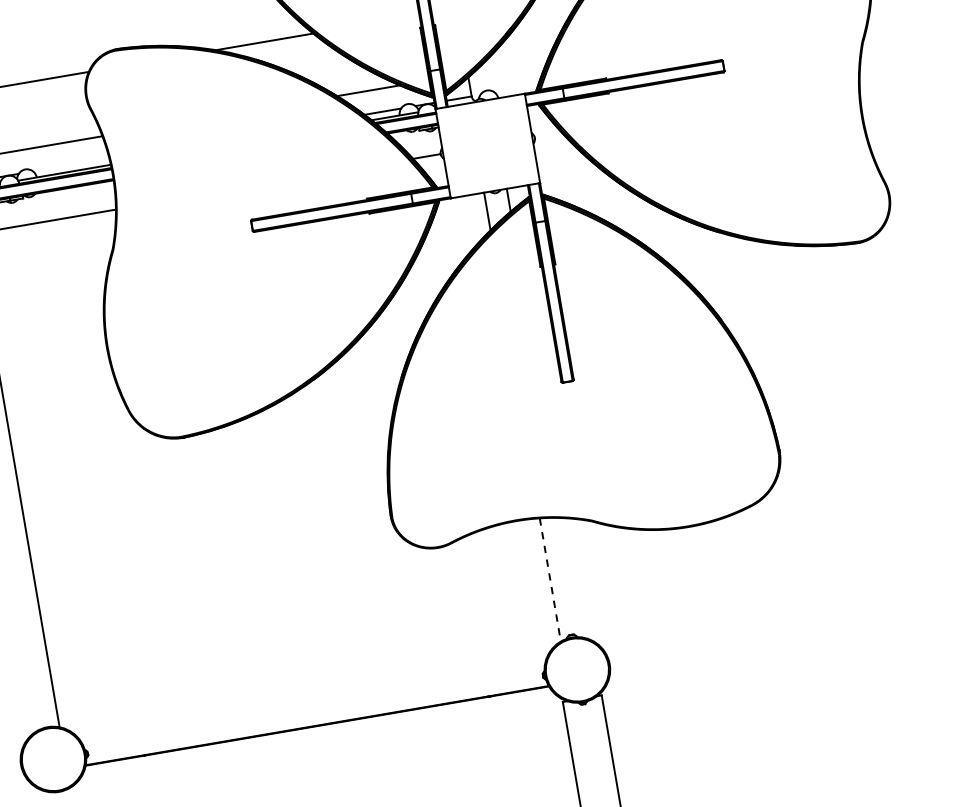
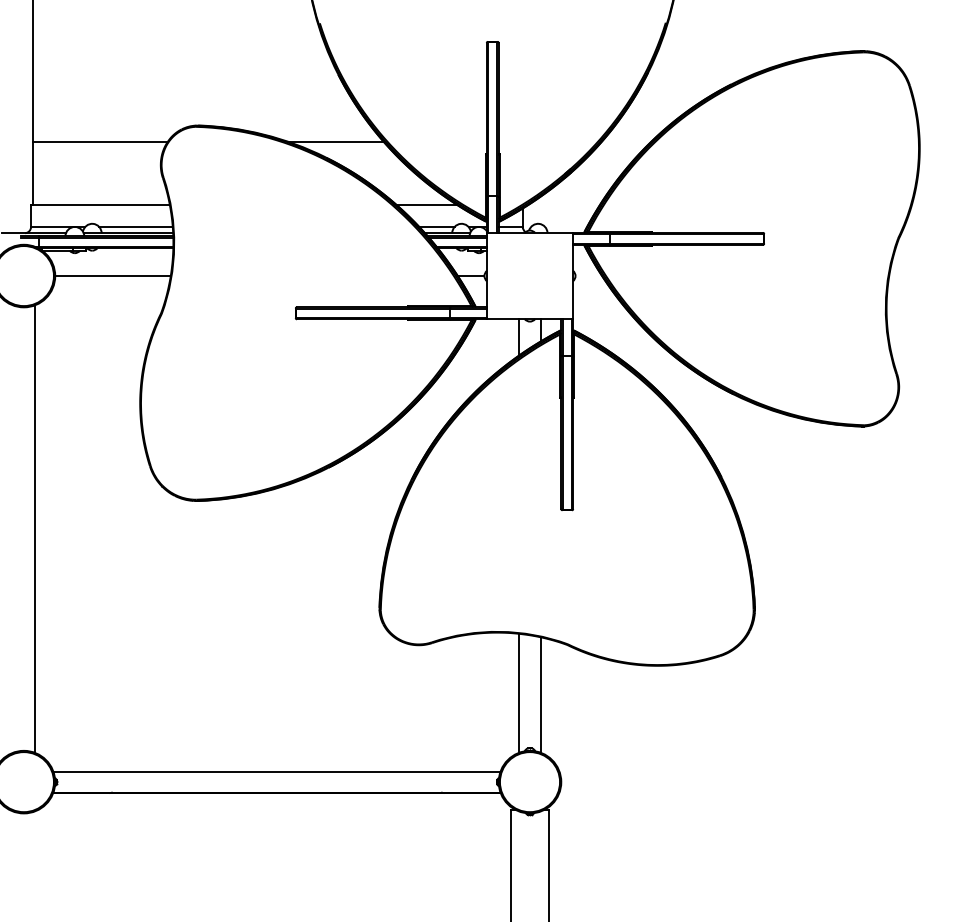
line: (70, 164) -> (135, 226), added
line: (572, 577) -> (540, 694), added
line: (550, 580) -> (519, 693), dashed -> solid
line: (313, 703) -> (276, 771), added

